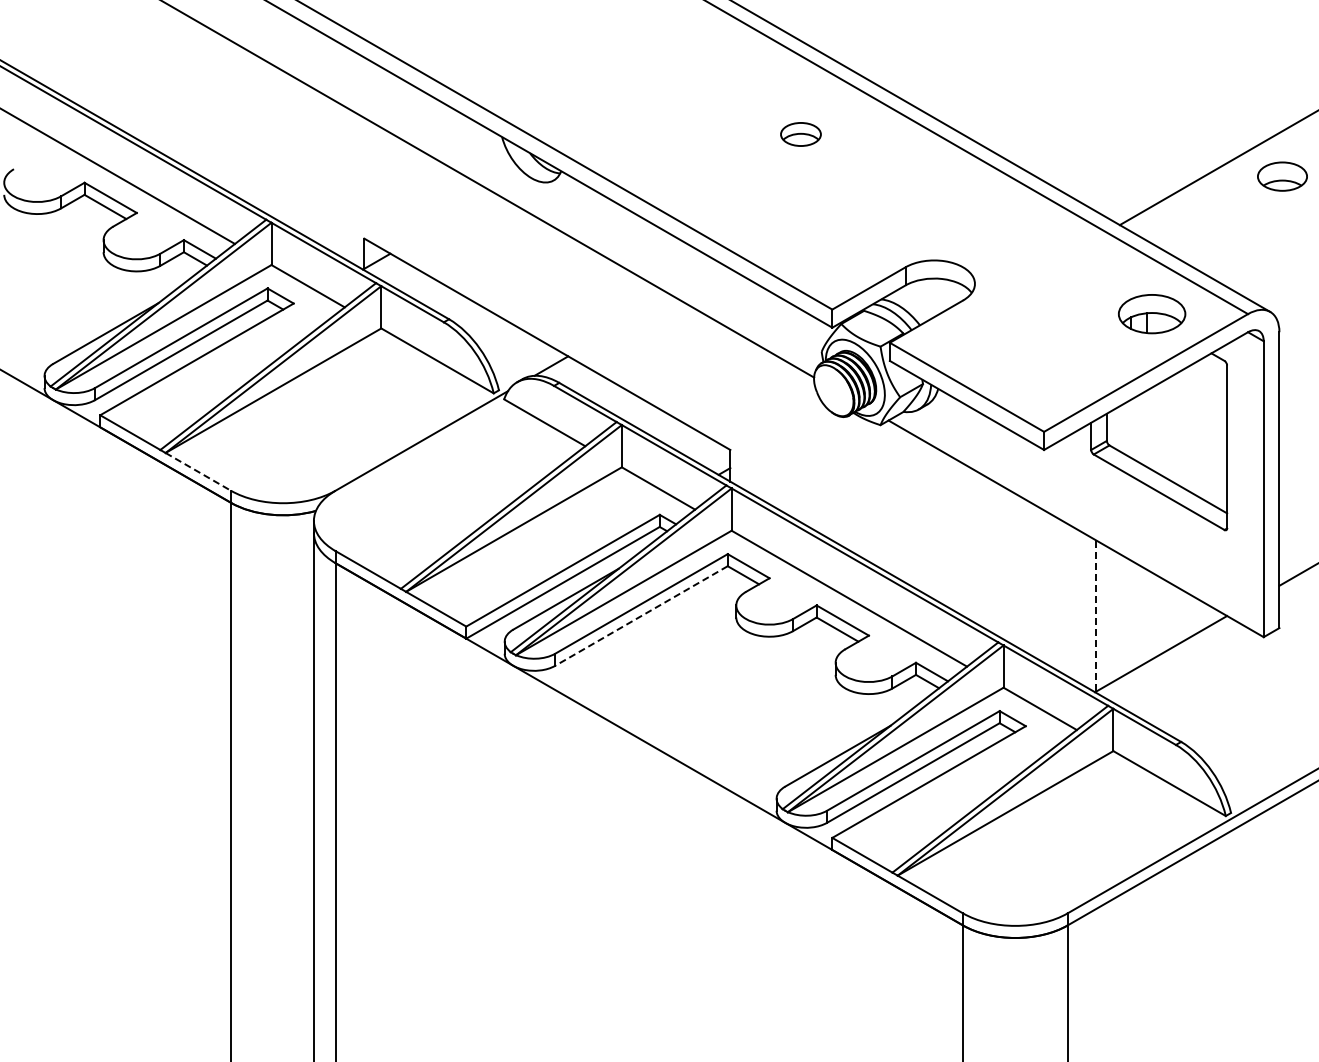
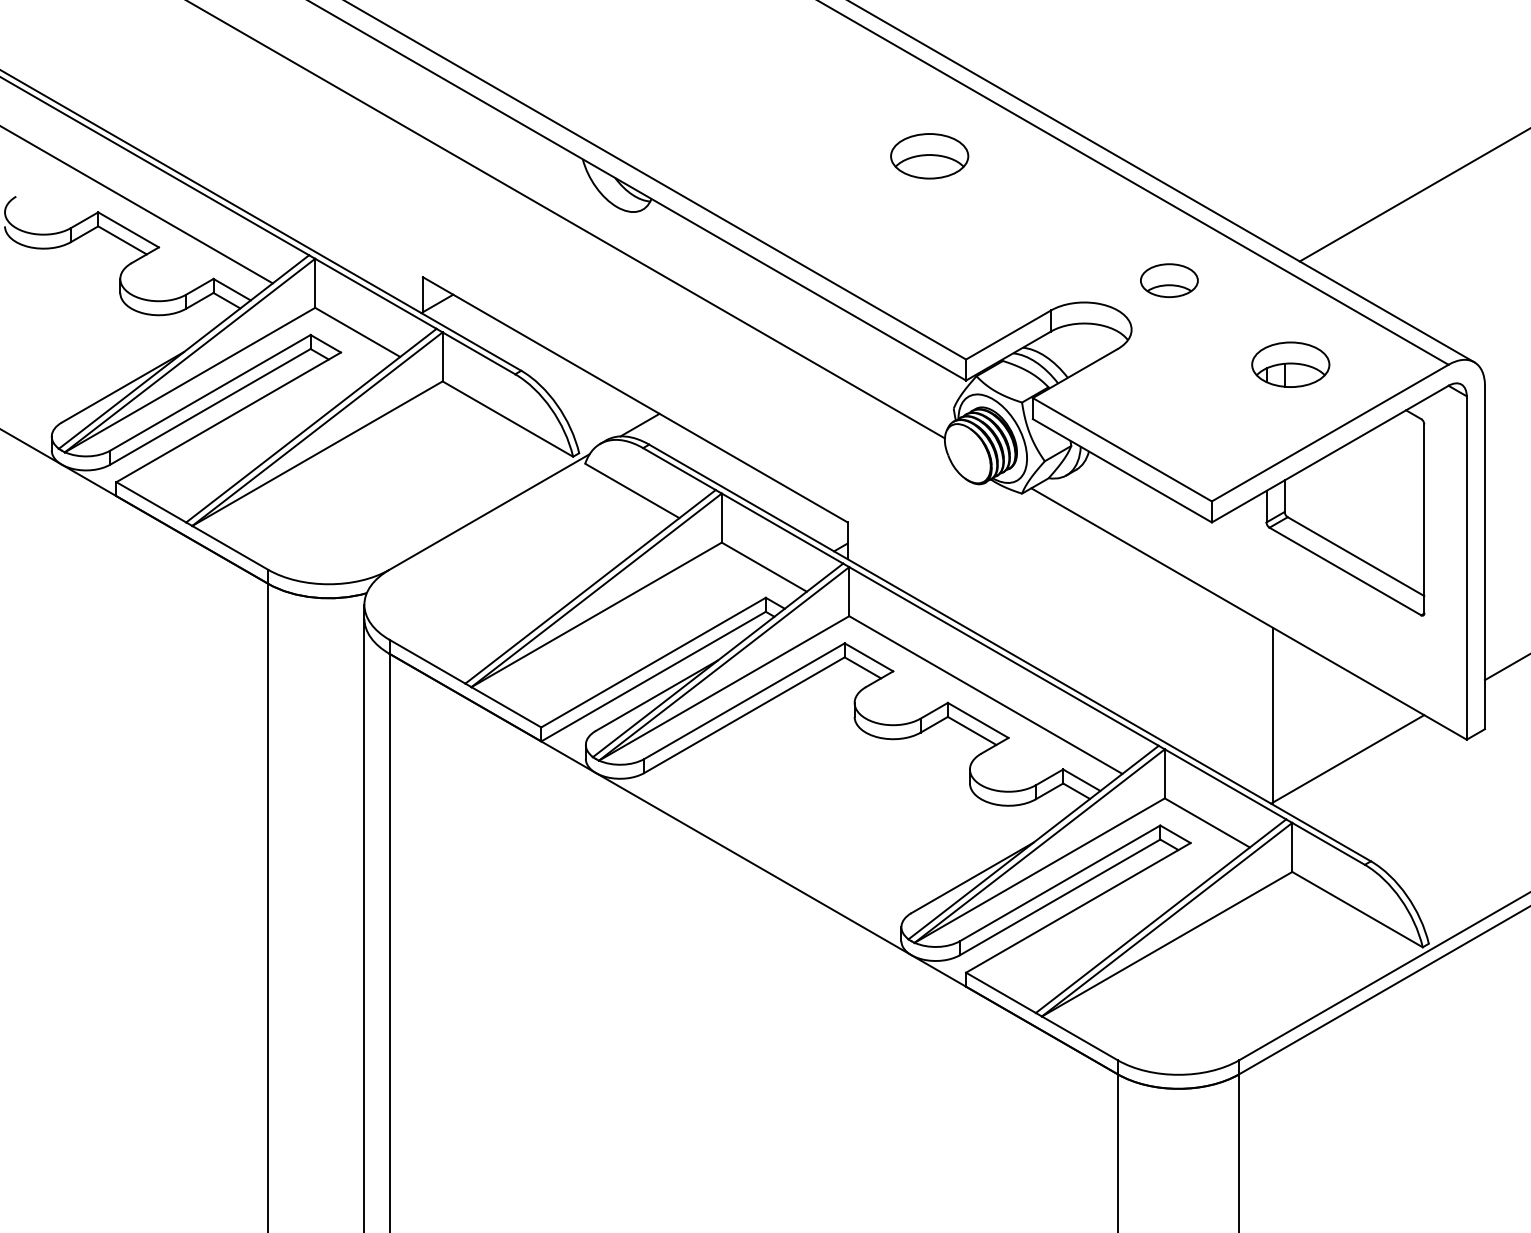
part: (800, 134) -> (929, 156), size x1.67
part: (1282, 176) -> (1169, 280), moved
part: (1152, 314) -> (1291, 365), moved
line: (198, 471) -> (230, 547), dashed -> solid
line: (641, 616) -> (744, 715), dashed -> solid
line: (1096, 616) -> (1272, 715), dashed -> solid

